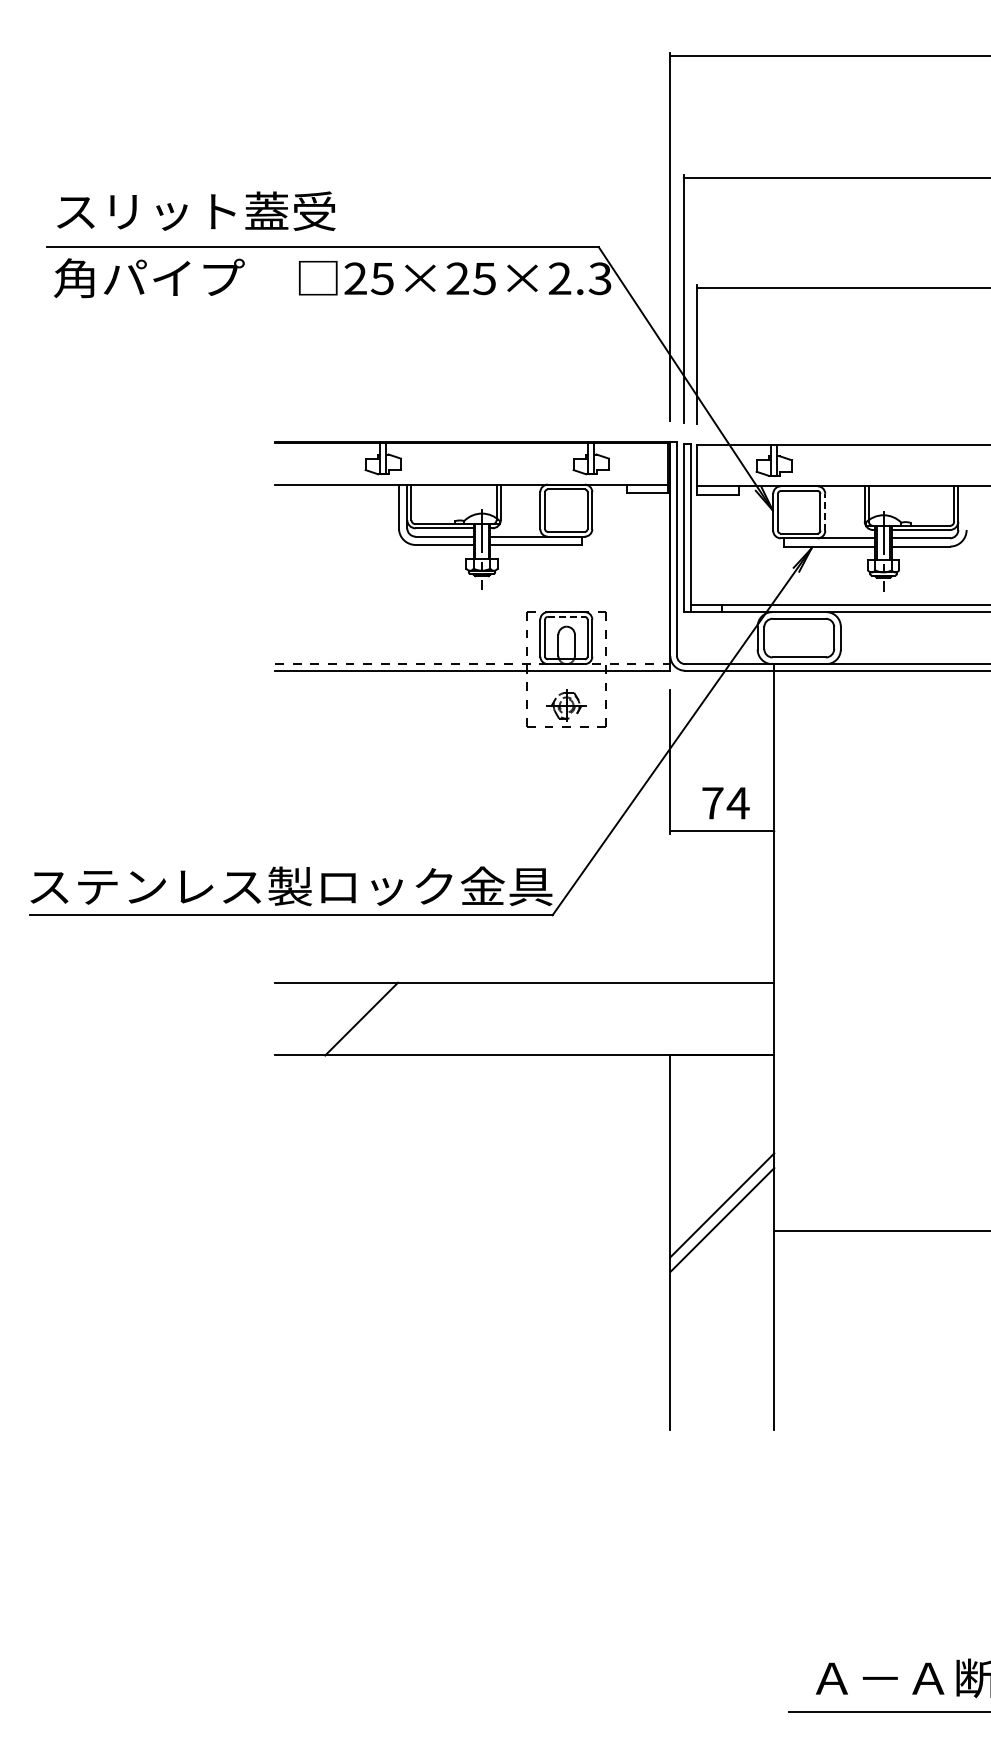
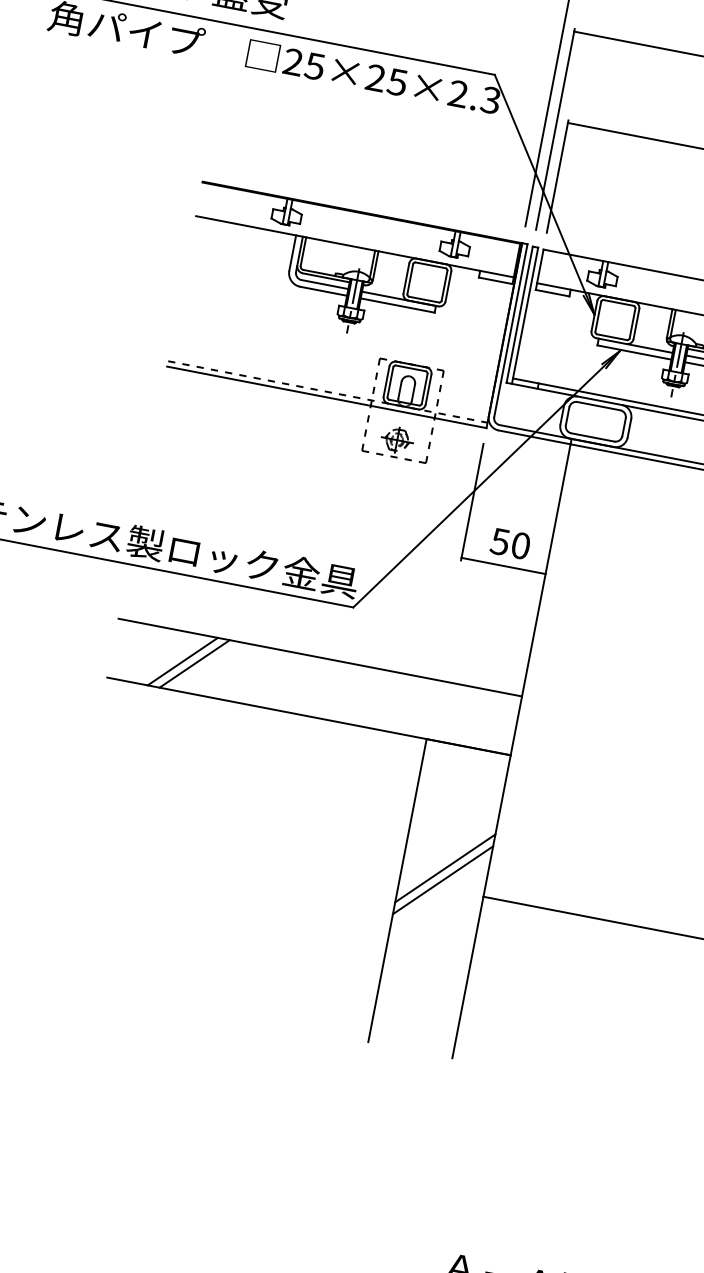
line: (825, 512) -> (636, 324), dashed -> solid
line: (566, 616) -> (411, 368), dashed -> solid
text: (725, 803) -> (510, 543), 74 -> 50
line: (375, 1018) -> (194, 663), added

